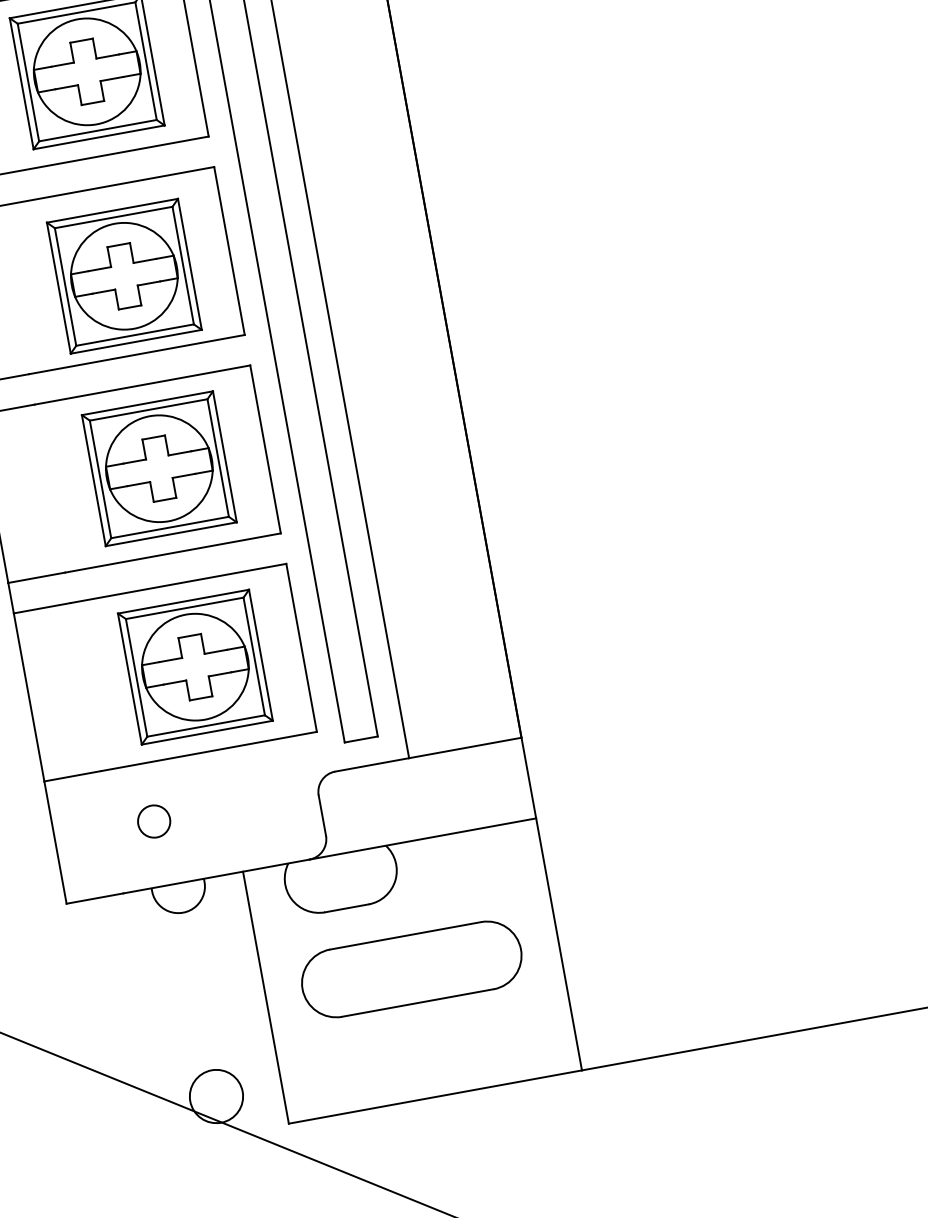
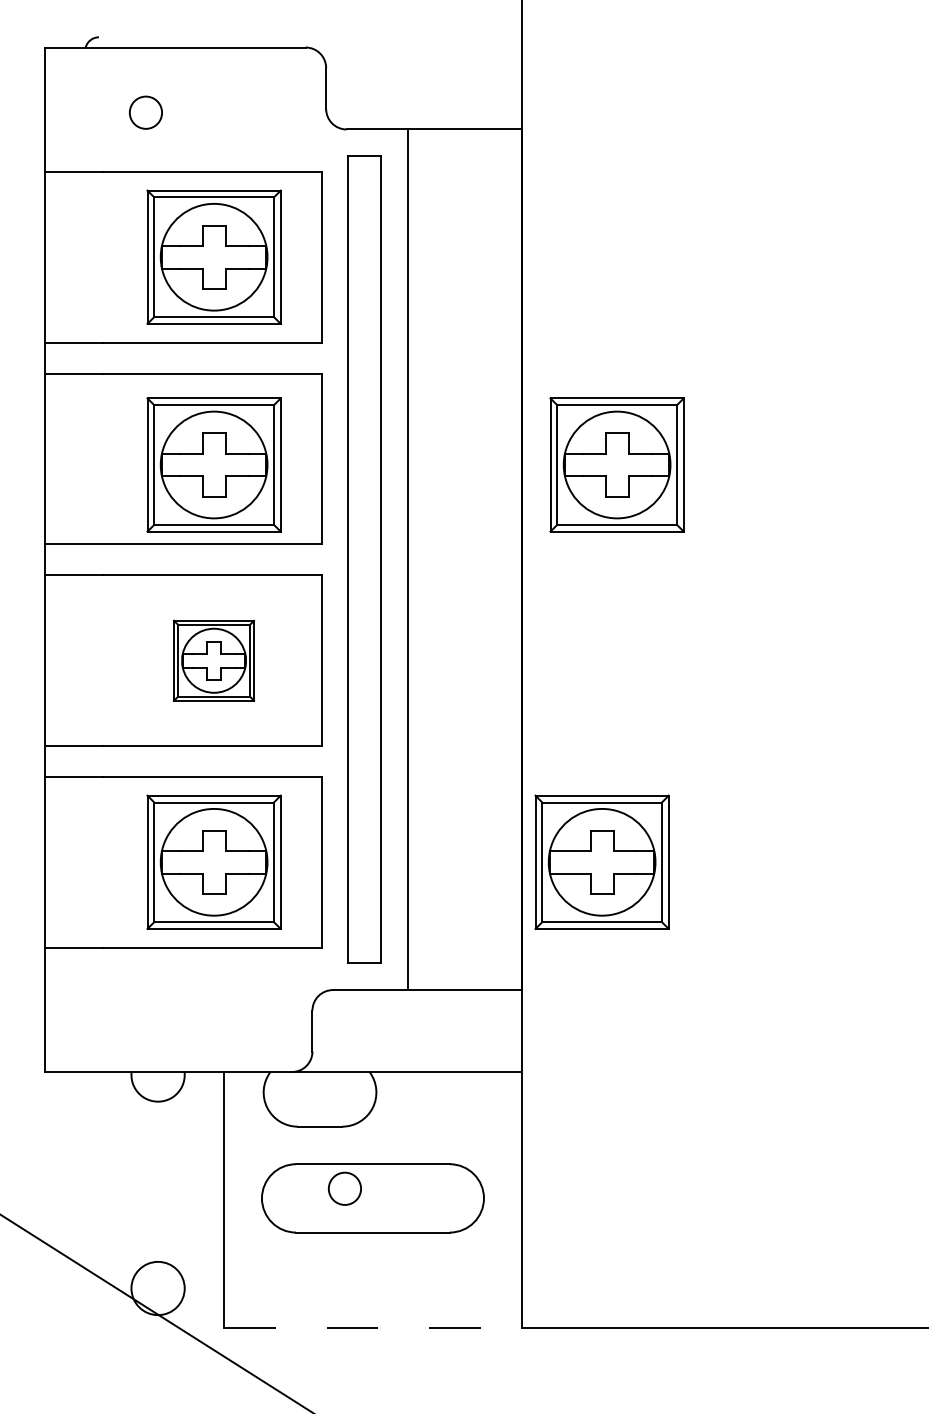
part: (520, 203) -> (616, 464), added
part: (158, 468) -> (213, 660), size x0.6
part: (576, 597) -> (601, 861), added
circle: (153, 821) -> (344, 1188), moved
line: (435, 1097) -> (373, 1328), solid -> dashed

